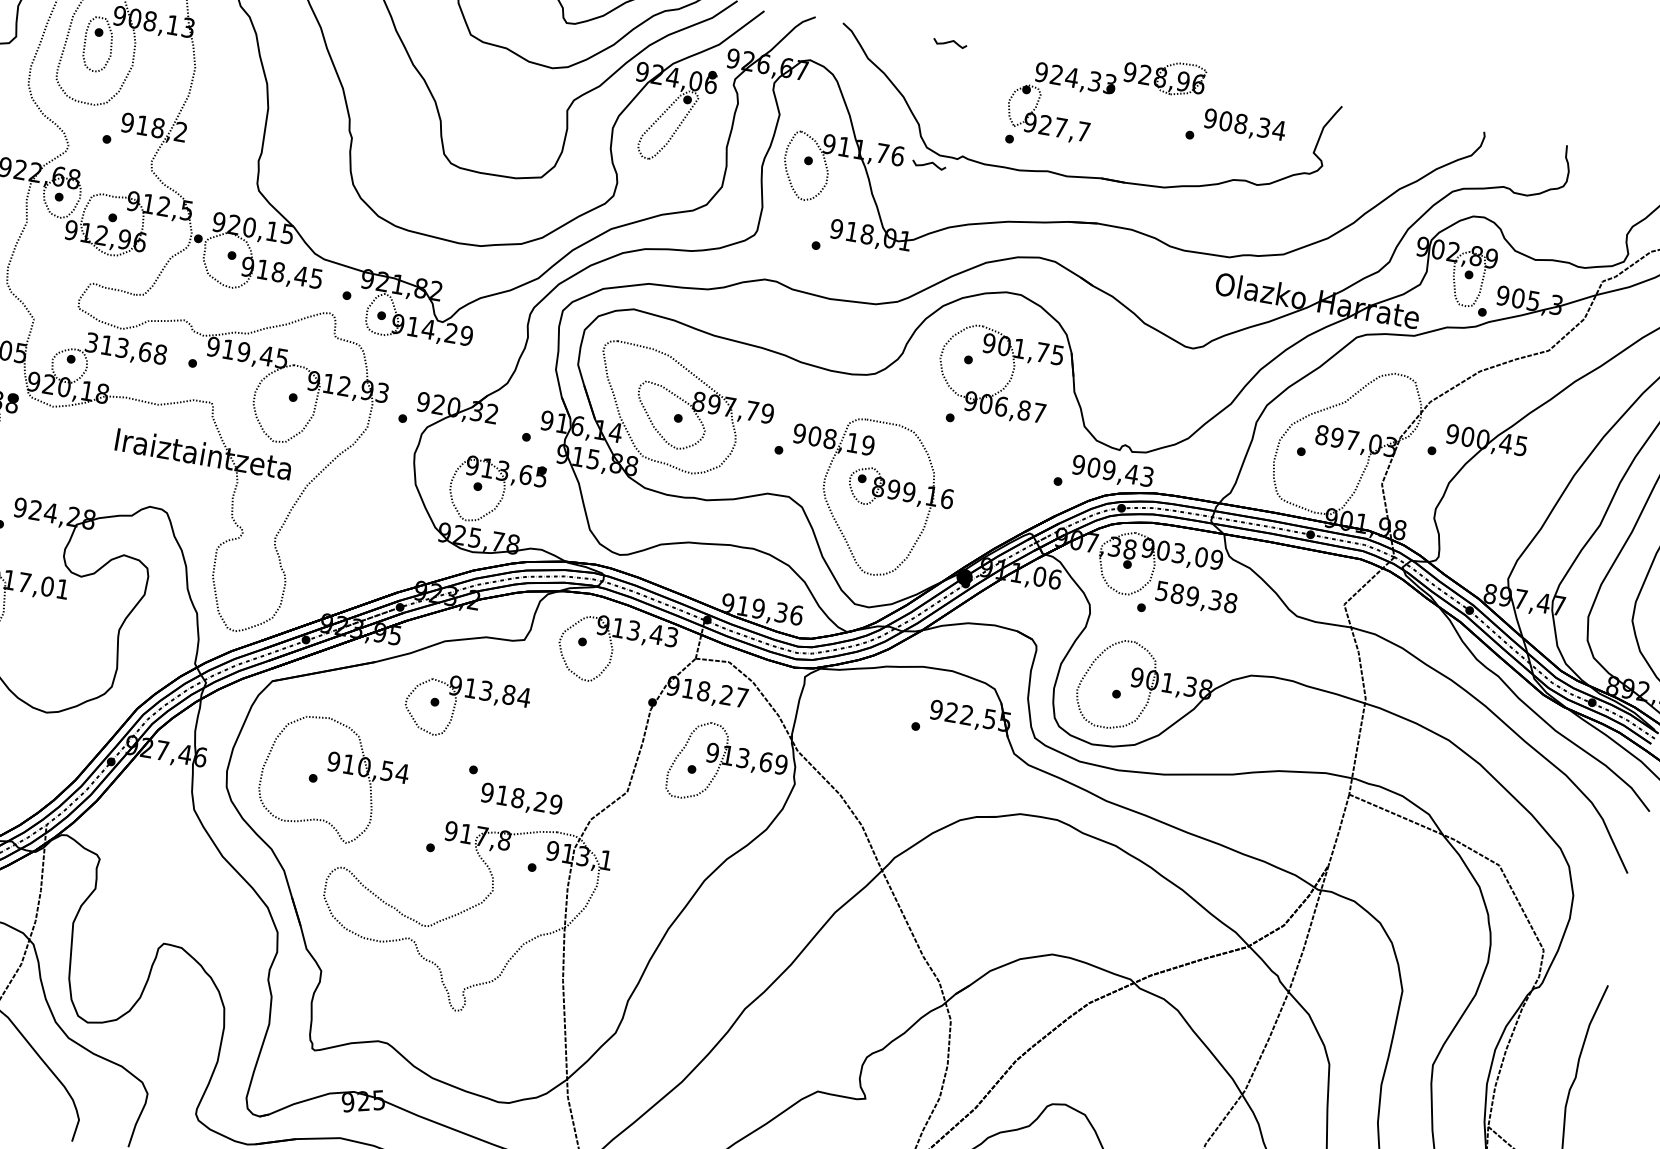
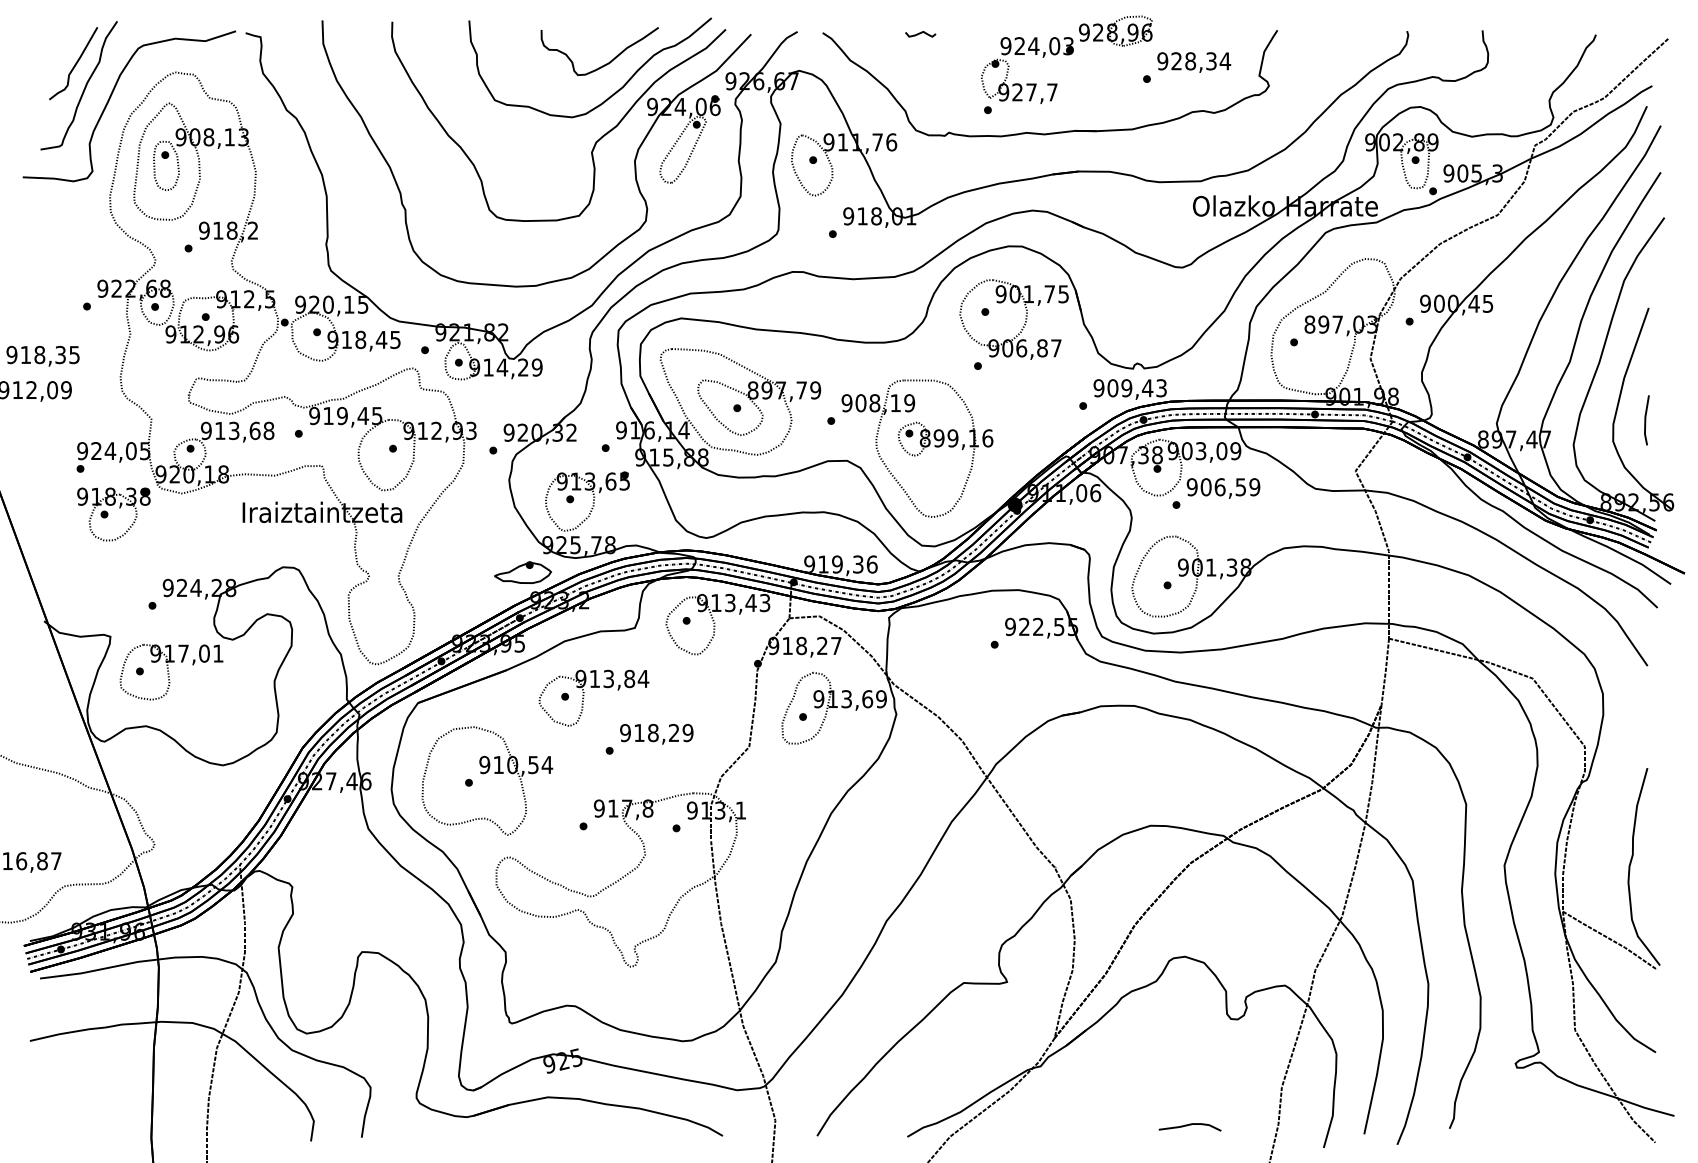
text: (1094, 81) -> (1054, 46), 924,33 -> 924,03
text: (1225, 121) -> (1176, 61), 908,34 -> 928,34
curve: (928, 165) -> (920, 145), removed
text: (91, 342) -> (205, 430), 313,68 -> 913,68
part: (411, 557) -> (522, 572), added
text: (1196, 597) -> (1223, 487), 589,38 -> 906,59
text: (521, 800) -> (656, 734), moved

